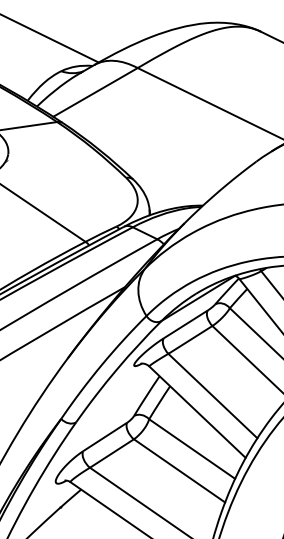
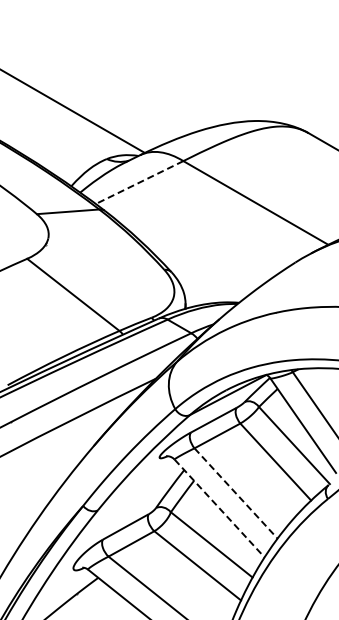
line: (95, 92) -> (139, 182), solid -> dashed
line: (213, 396) -> (236, 493), solid -> dashed
line: (197, 412) -> (219, 508), solid -> dashed

